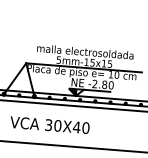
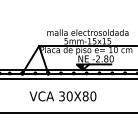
text: (76, 127) -> (85, 96), 30X40 -> 30X80

